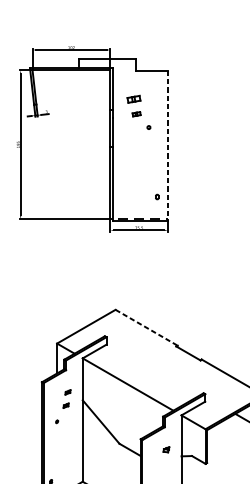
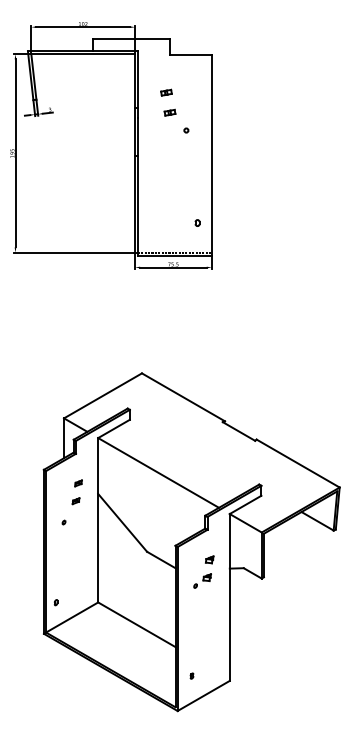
part: (134, 99) -> (166, 92), size x0.62
line: (167, 146) -> (211, 155), dashed -> solid
line: (146, 327) -> (183, 397), dashed -> solid
part: (161, 465) -> (202, 580), added

